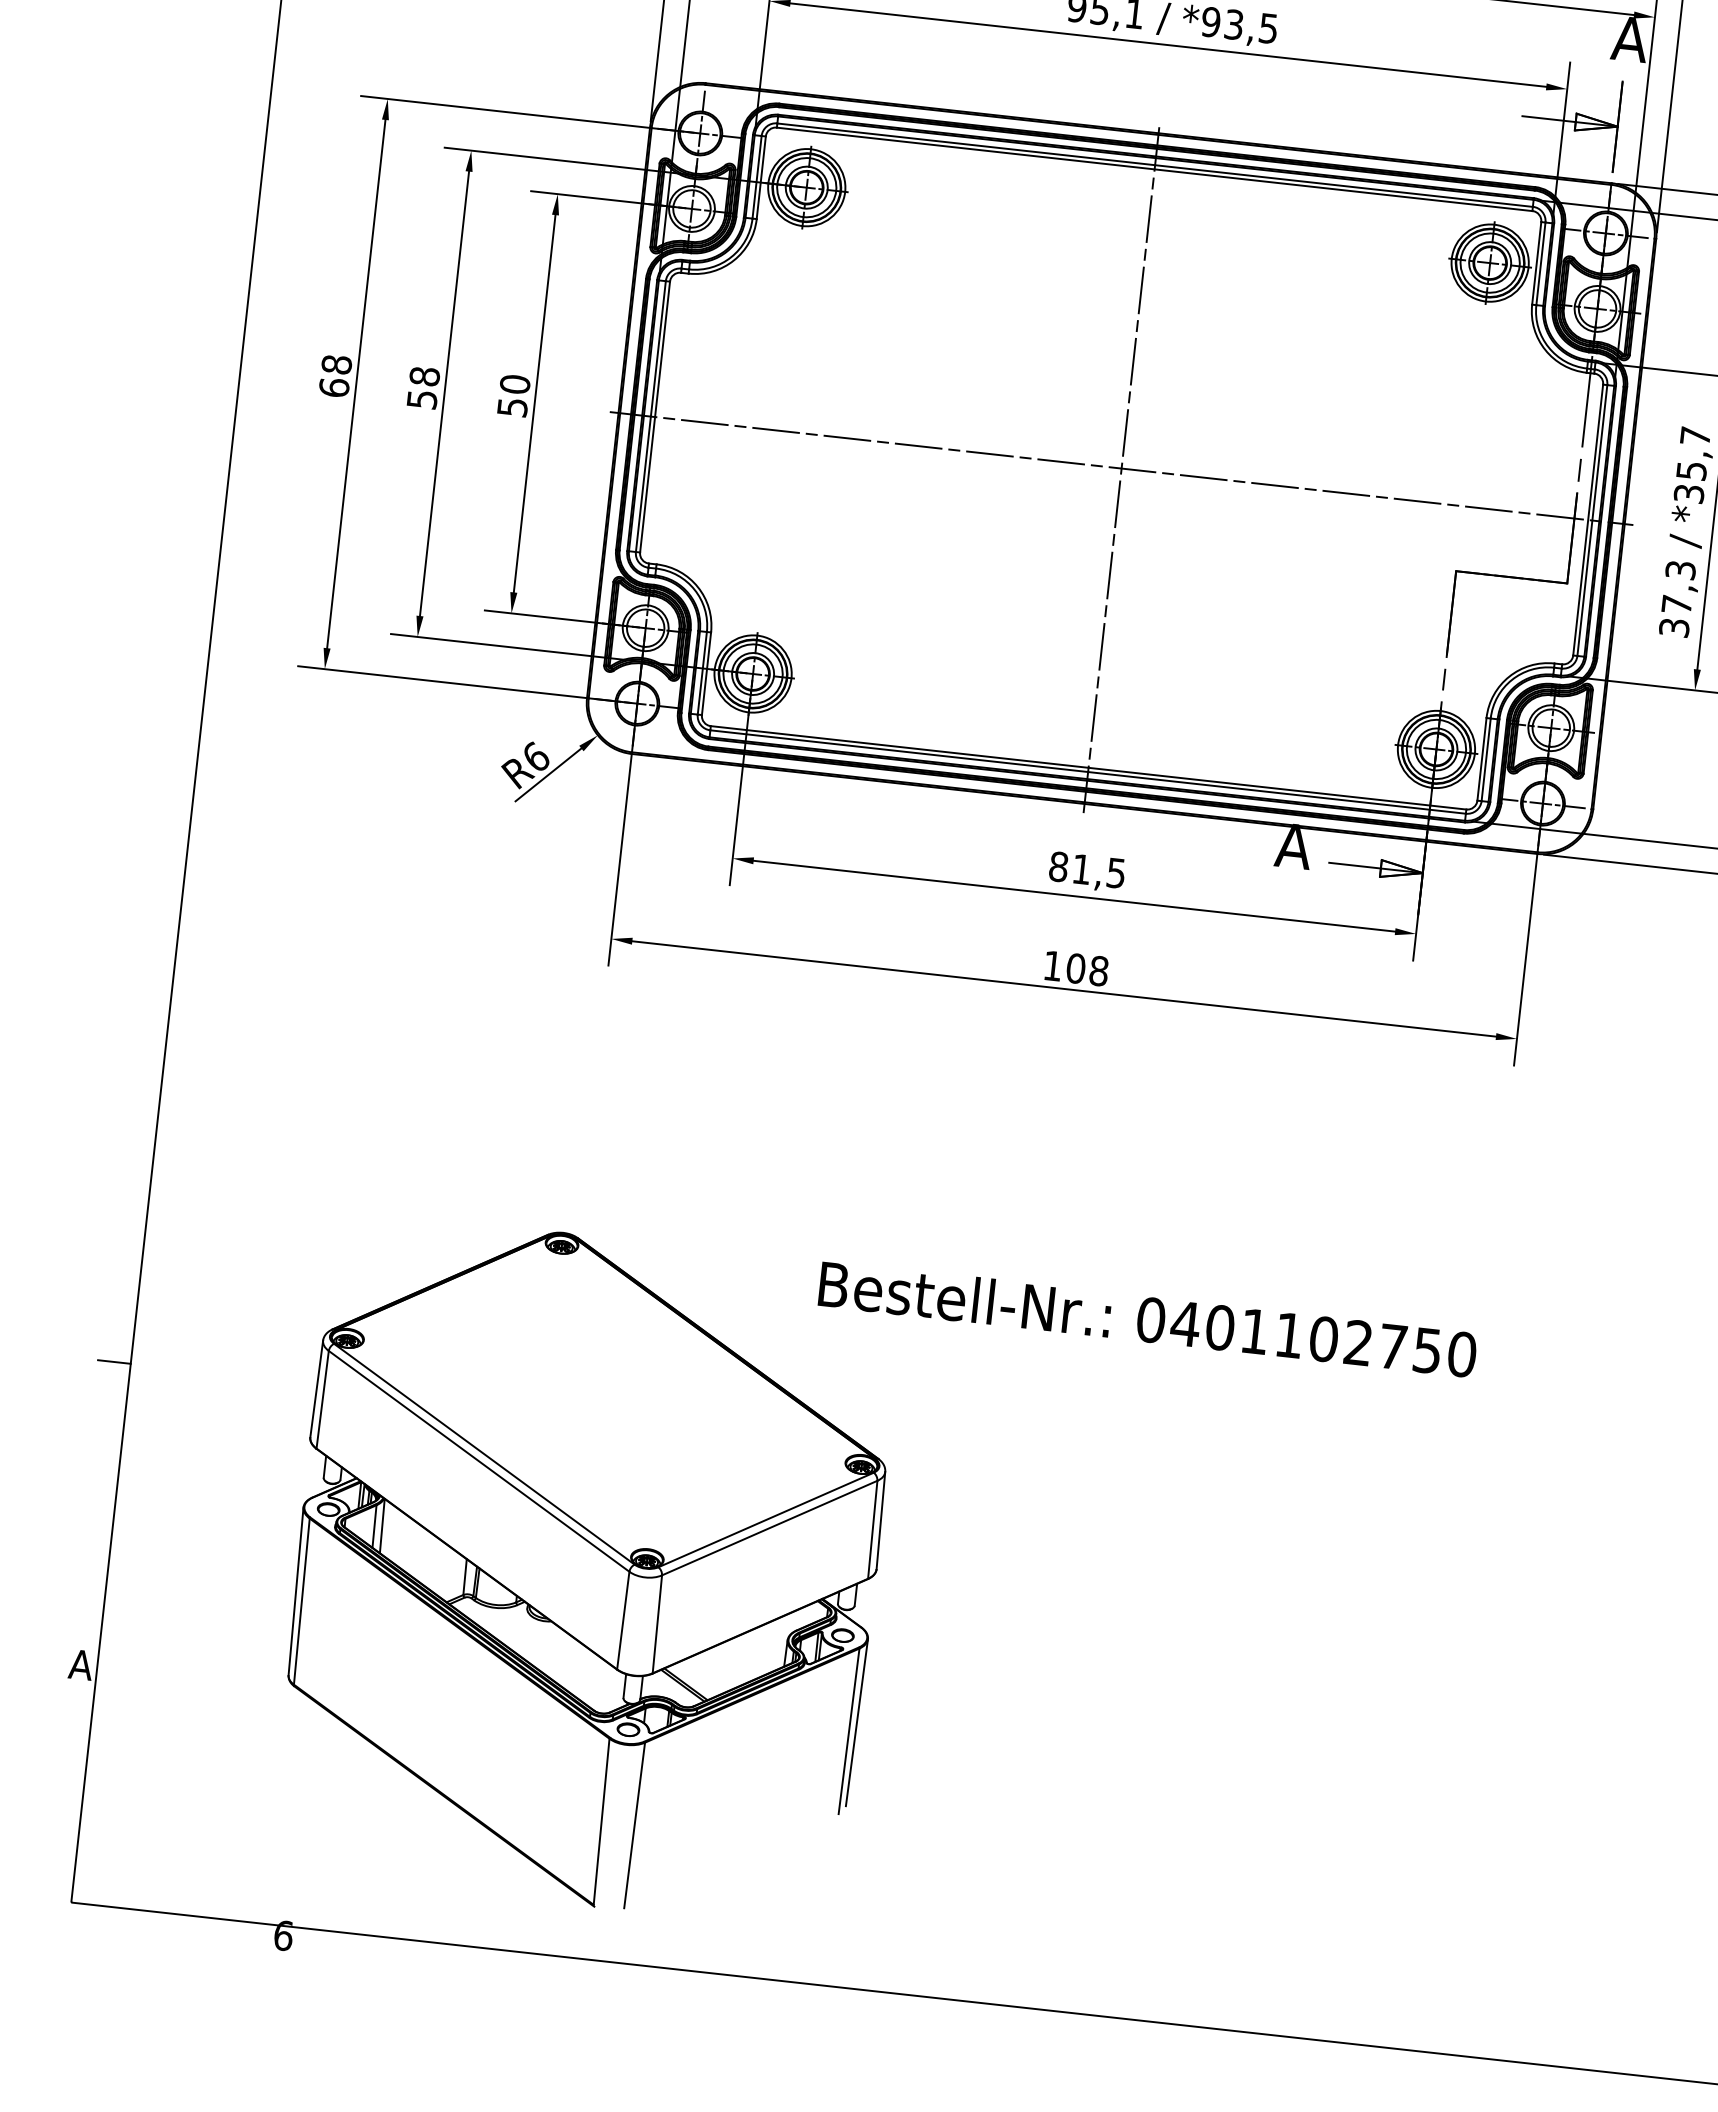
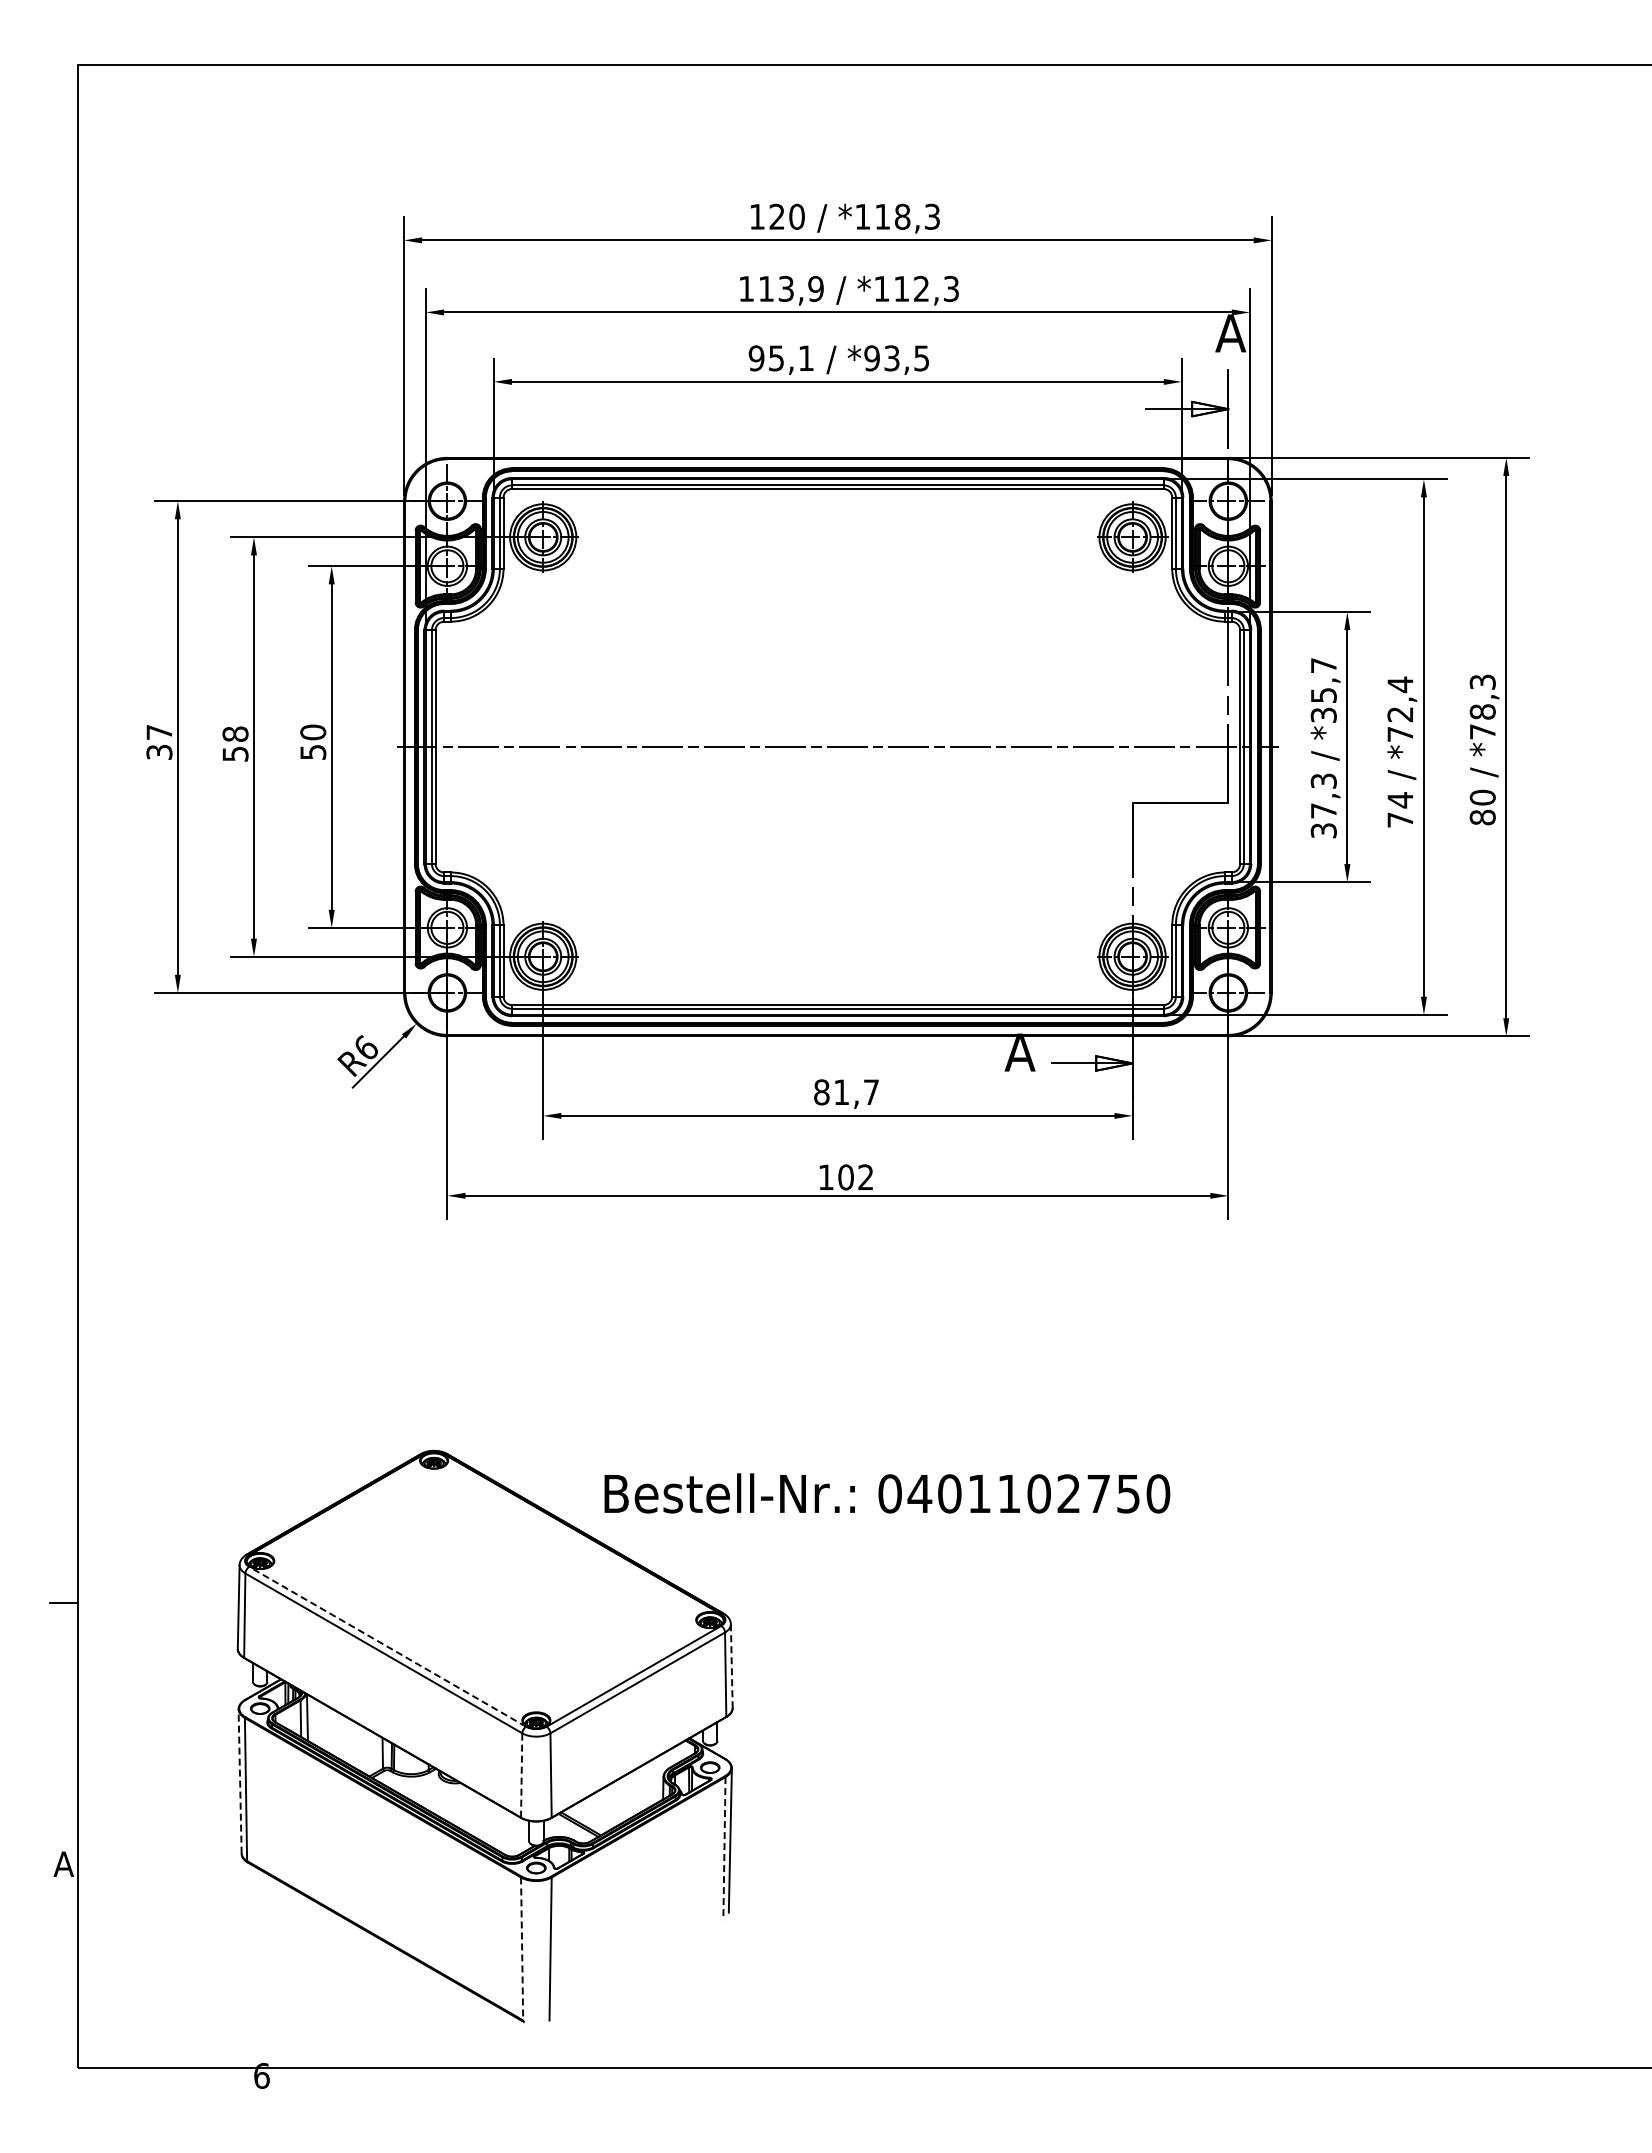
text: (335, 375) -> (159, 741), 68 -> 37
line: (1120, 470) -> (837, 748), removed
text: (1116, 873) -> (871, 1092), 81,5 -> 81,7
text: (1098, 971) -> (865, 1177), 108 -> 102
text: (1148, 1319) -> (887, 1493), moved
line: (484, 1453) -> (387, 1646), solid -> dashed
line: (880, 1521) -> (731, 1666), solid -> dashed
line: (296, 1590) -> (240, 1780), solid -> dashed
line: (623, 1619) -> (521, 1774), solid -> dashed
line: (849, 1731) -> (724, 1848), solid -> dashed
line: (602, 1821) -> (522, 1948), solid -> dashed

